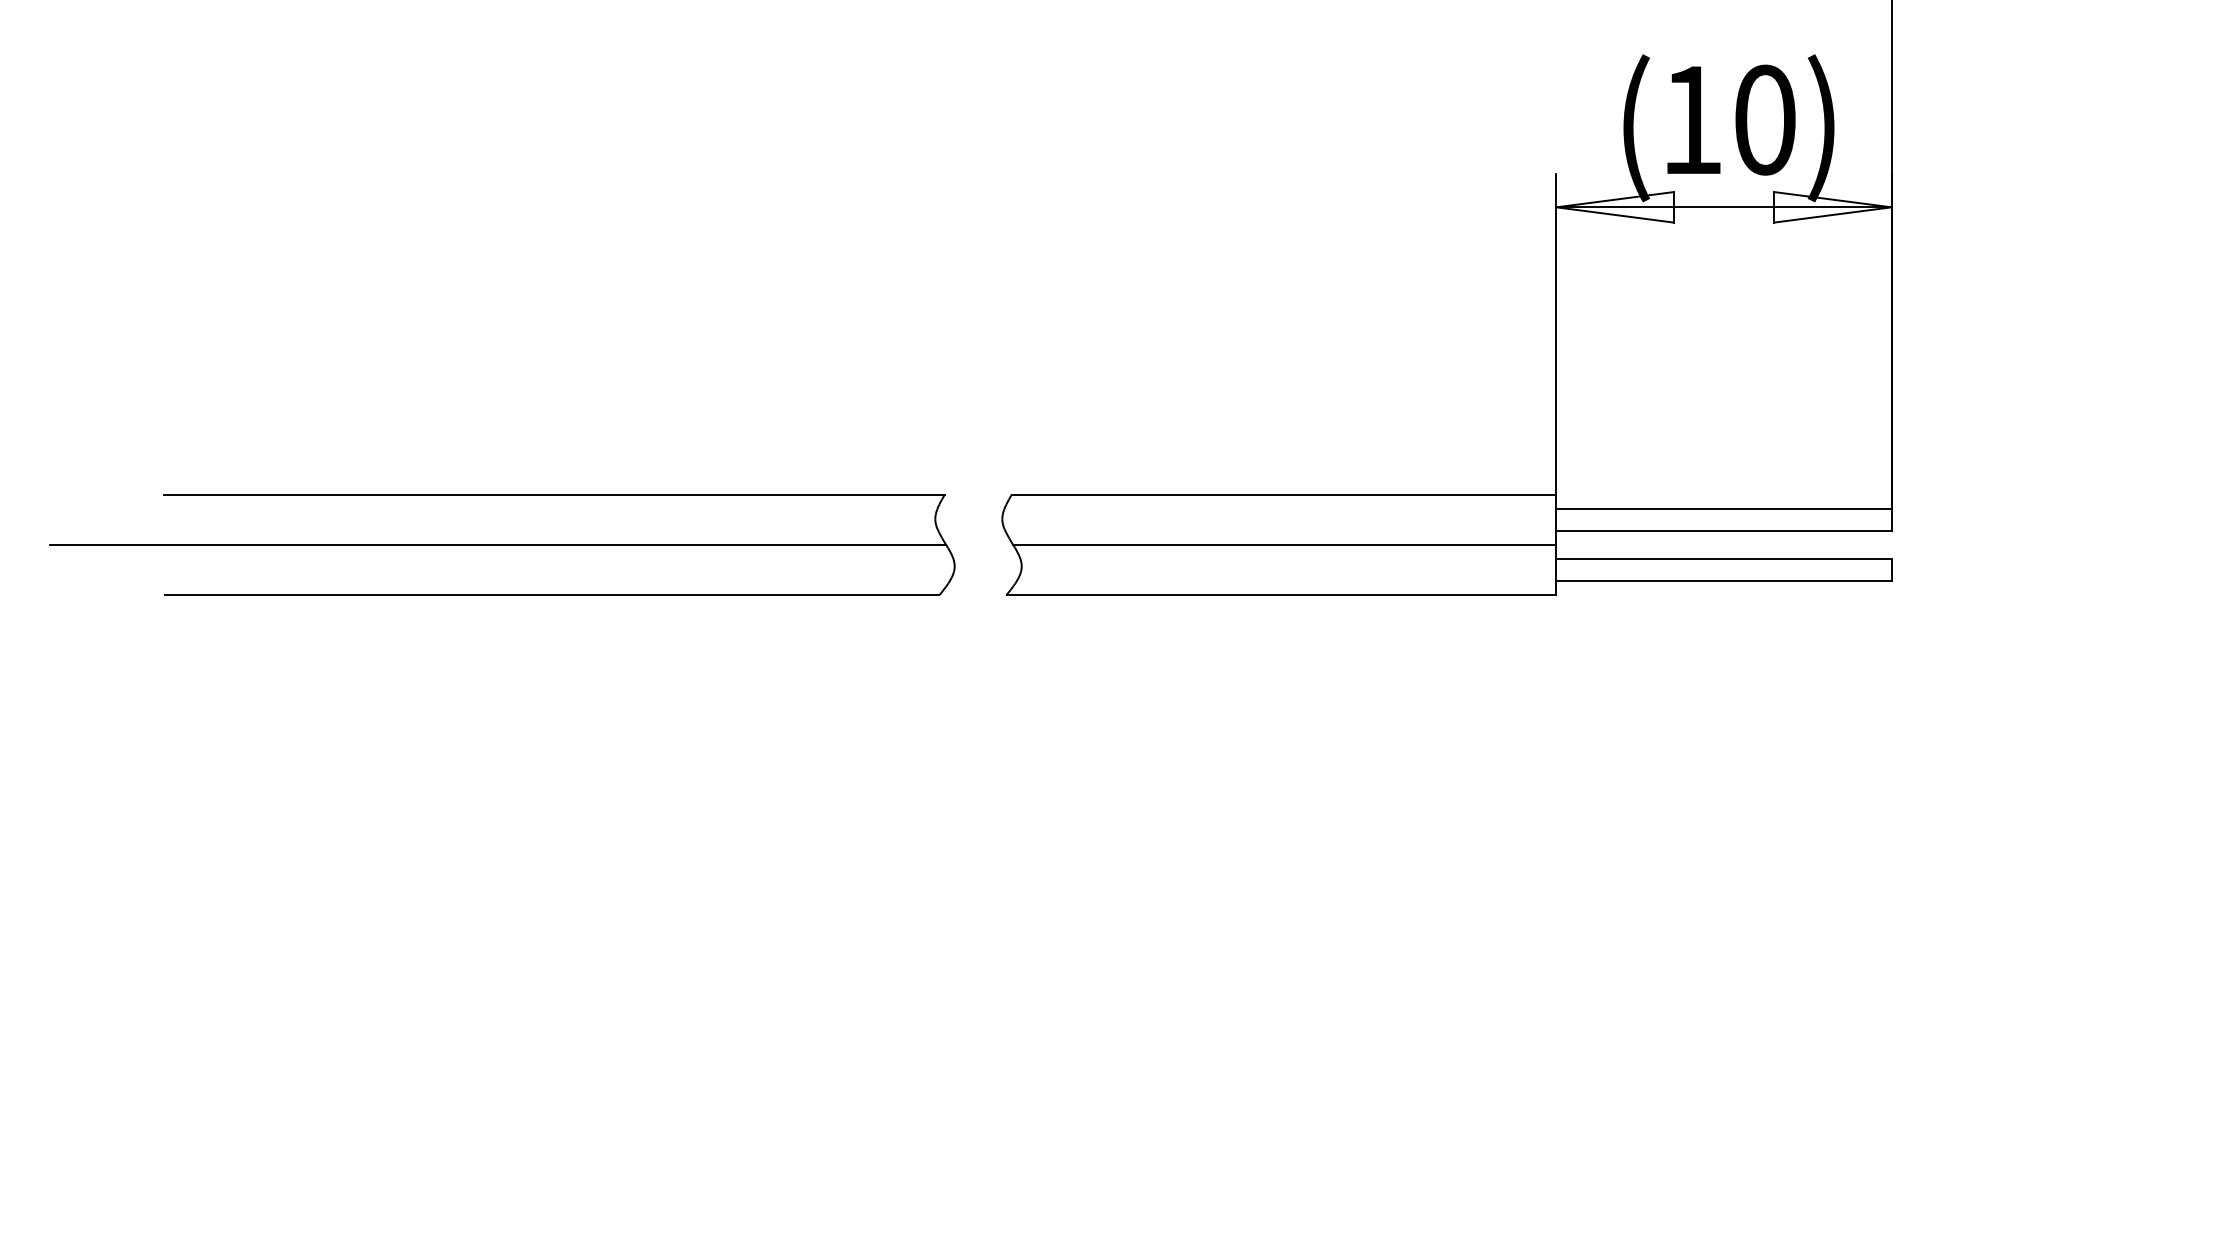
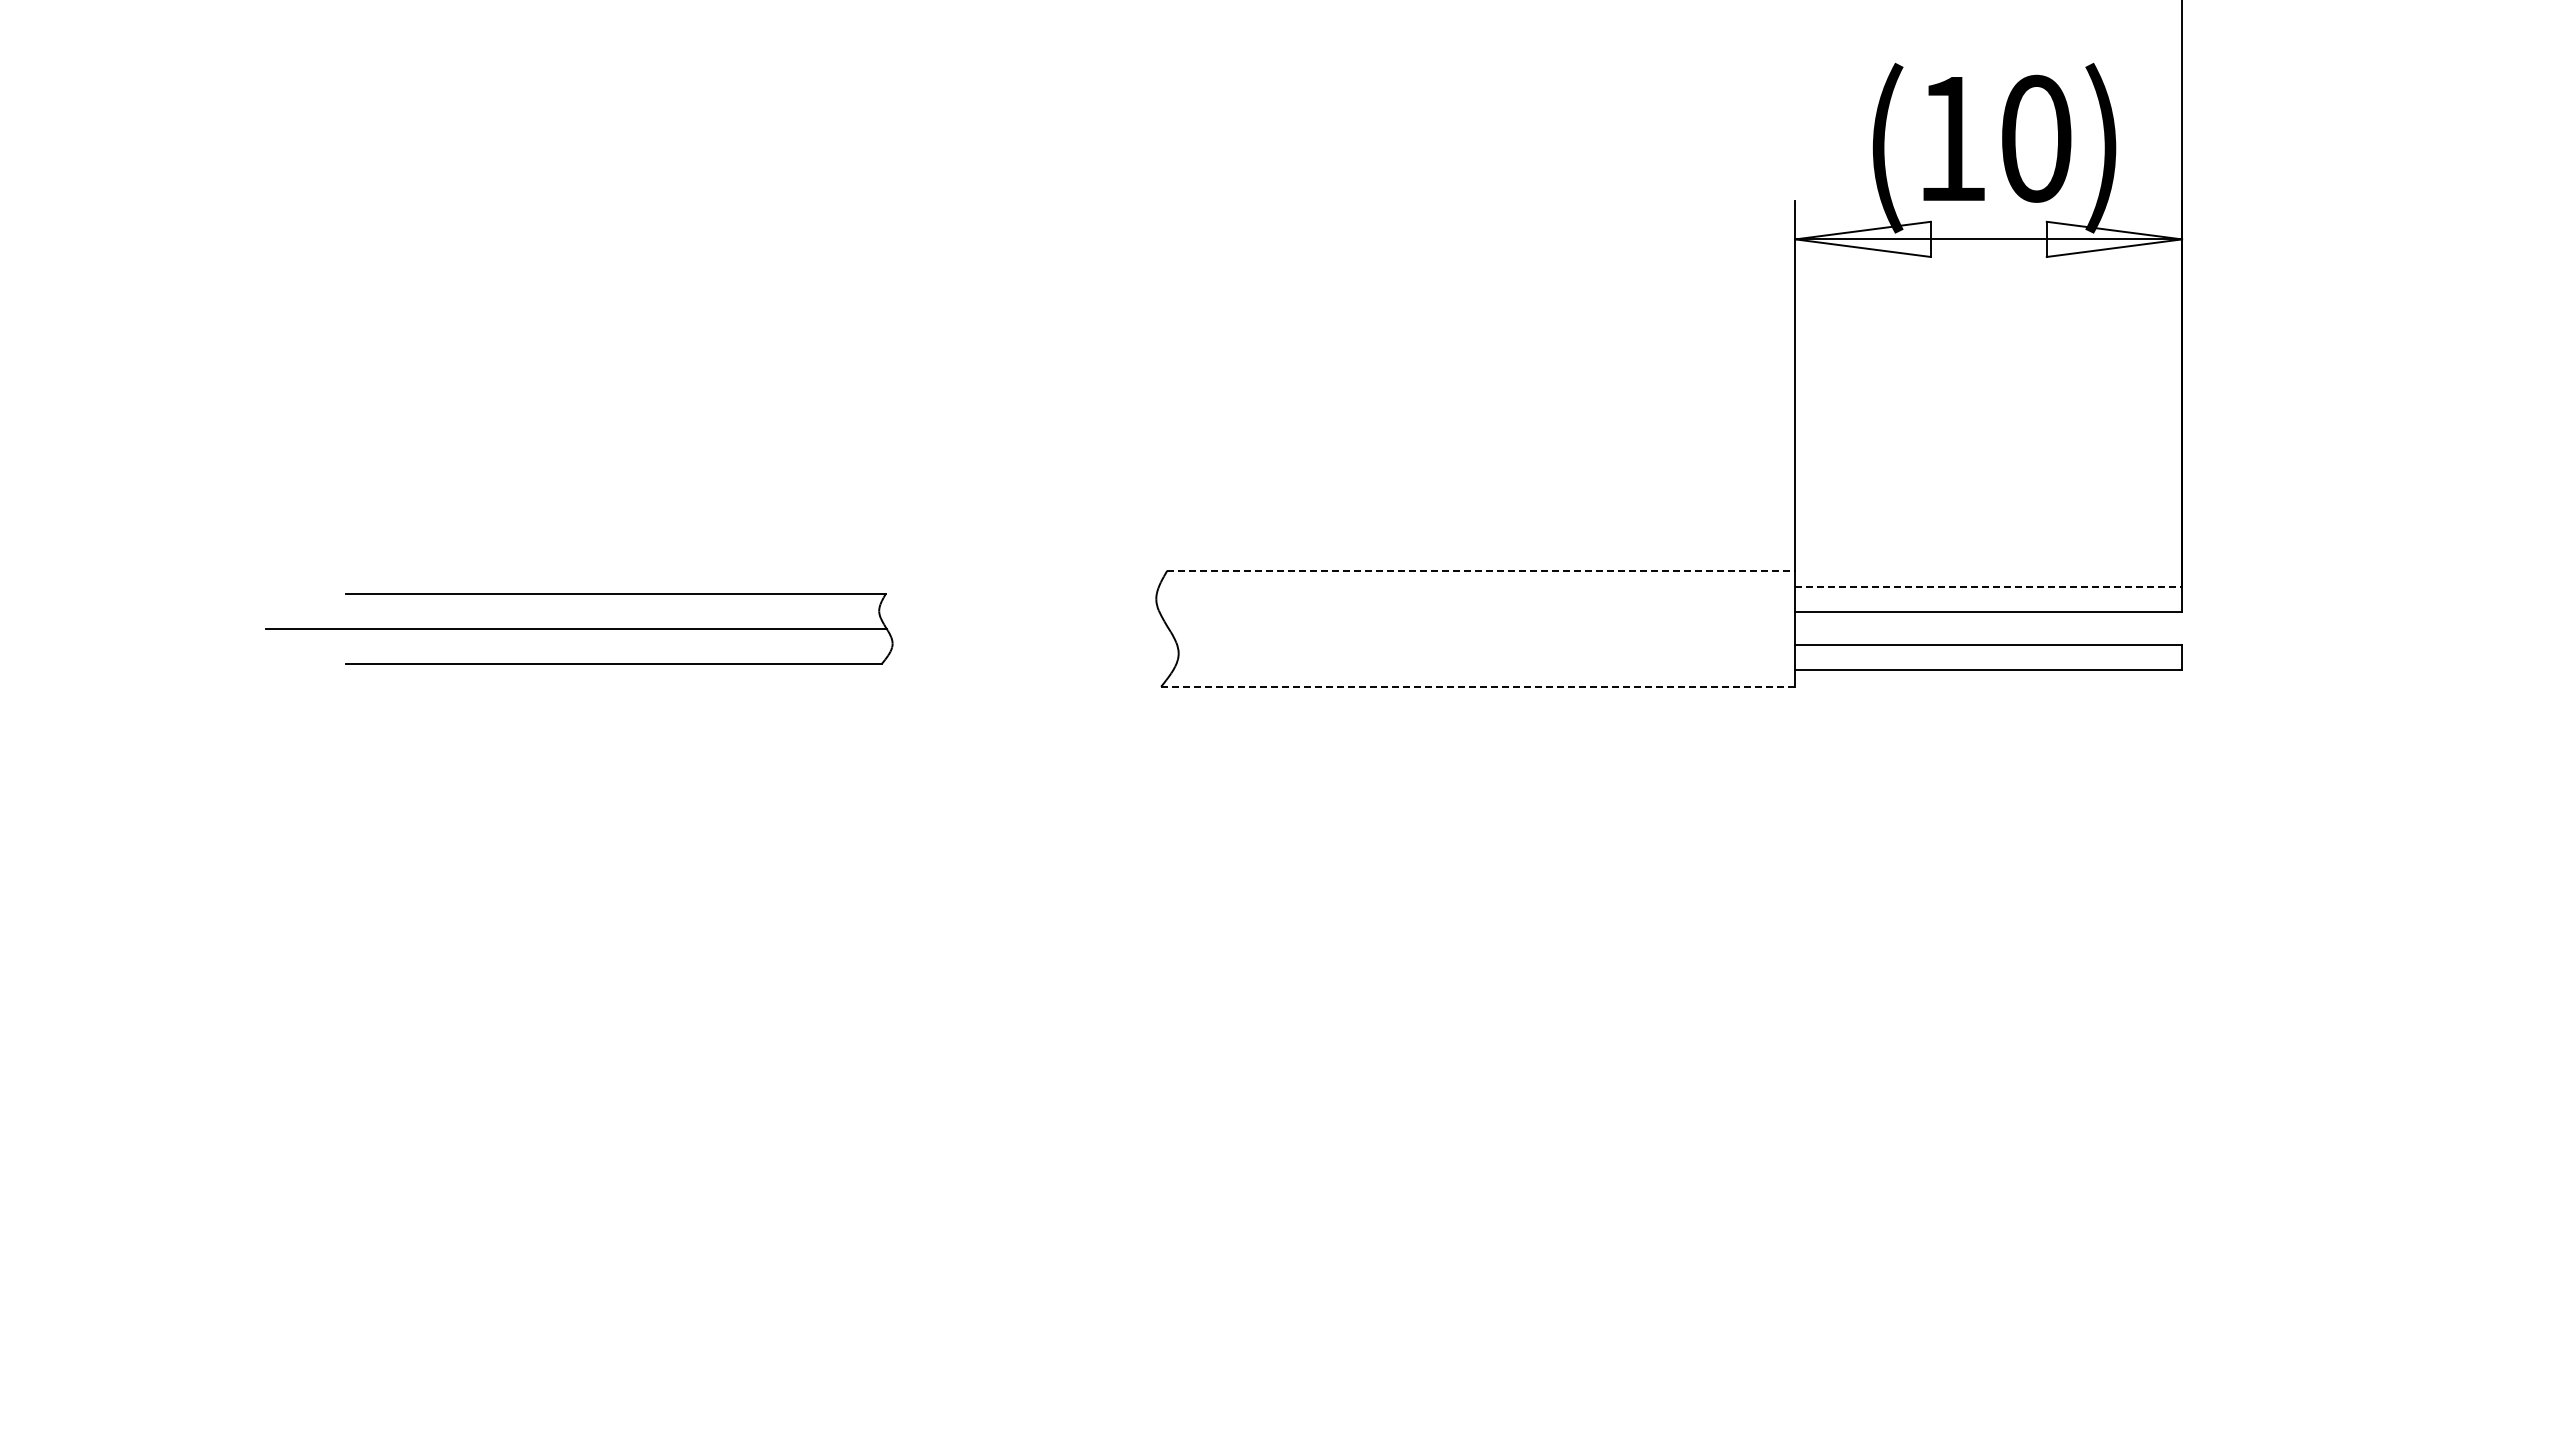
line: (1284, 494) -> (1481, 570), solid -> dashed
line: (1724, 509) -> (1989, 587), solid -> dashed
part: (502, 544) -> (579, 628), size x0.6
line: (1284, 544) -> (1481, 628), removed
line: (1280, 594) -> (1477, 686), solid -> dashed

